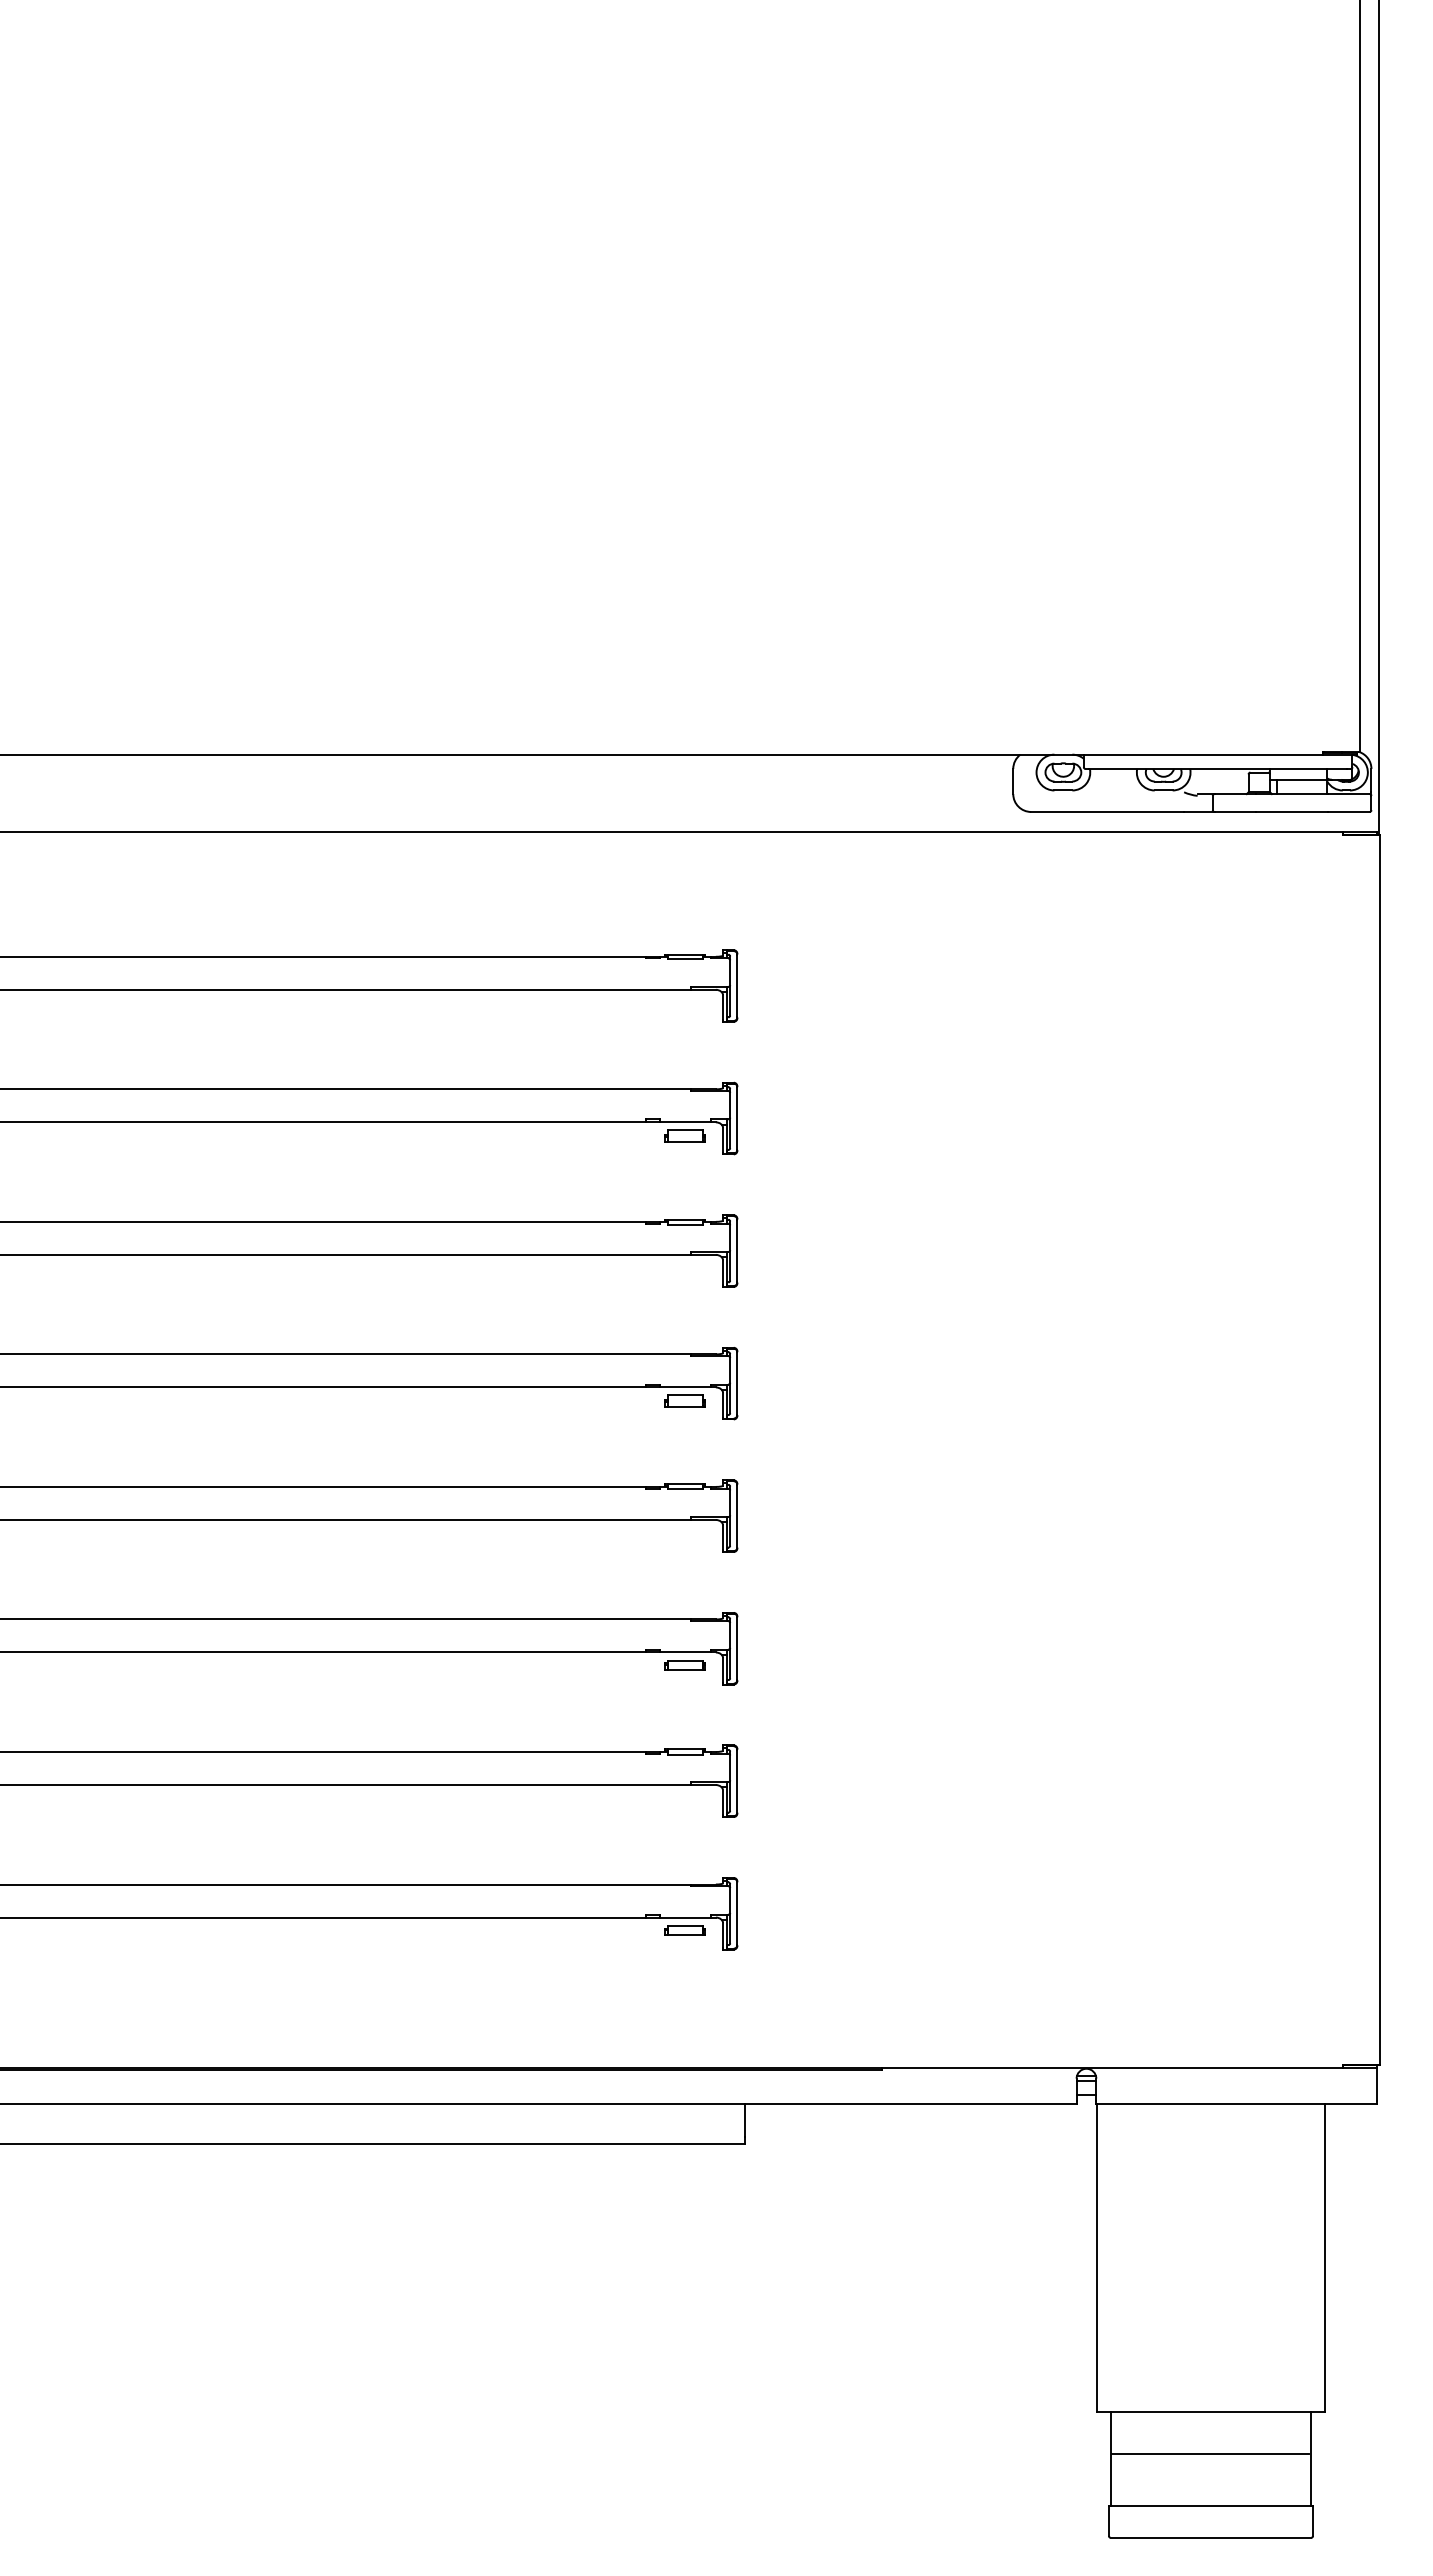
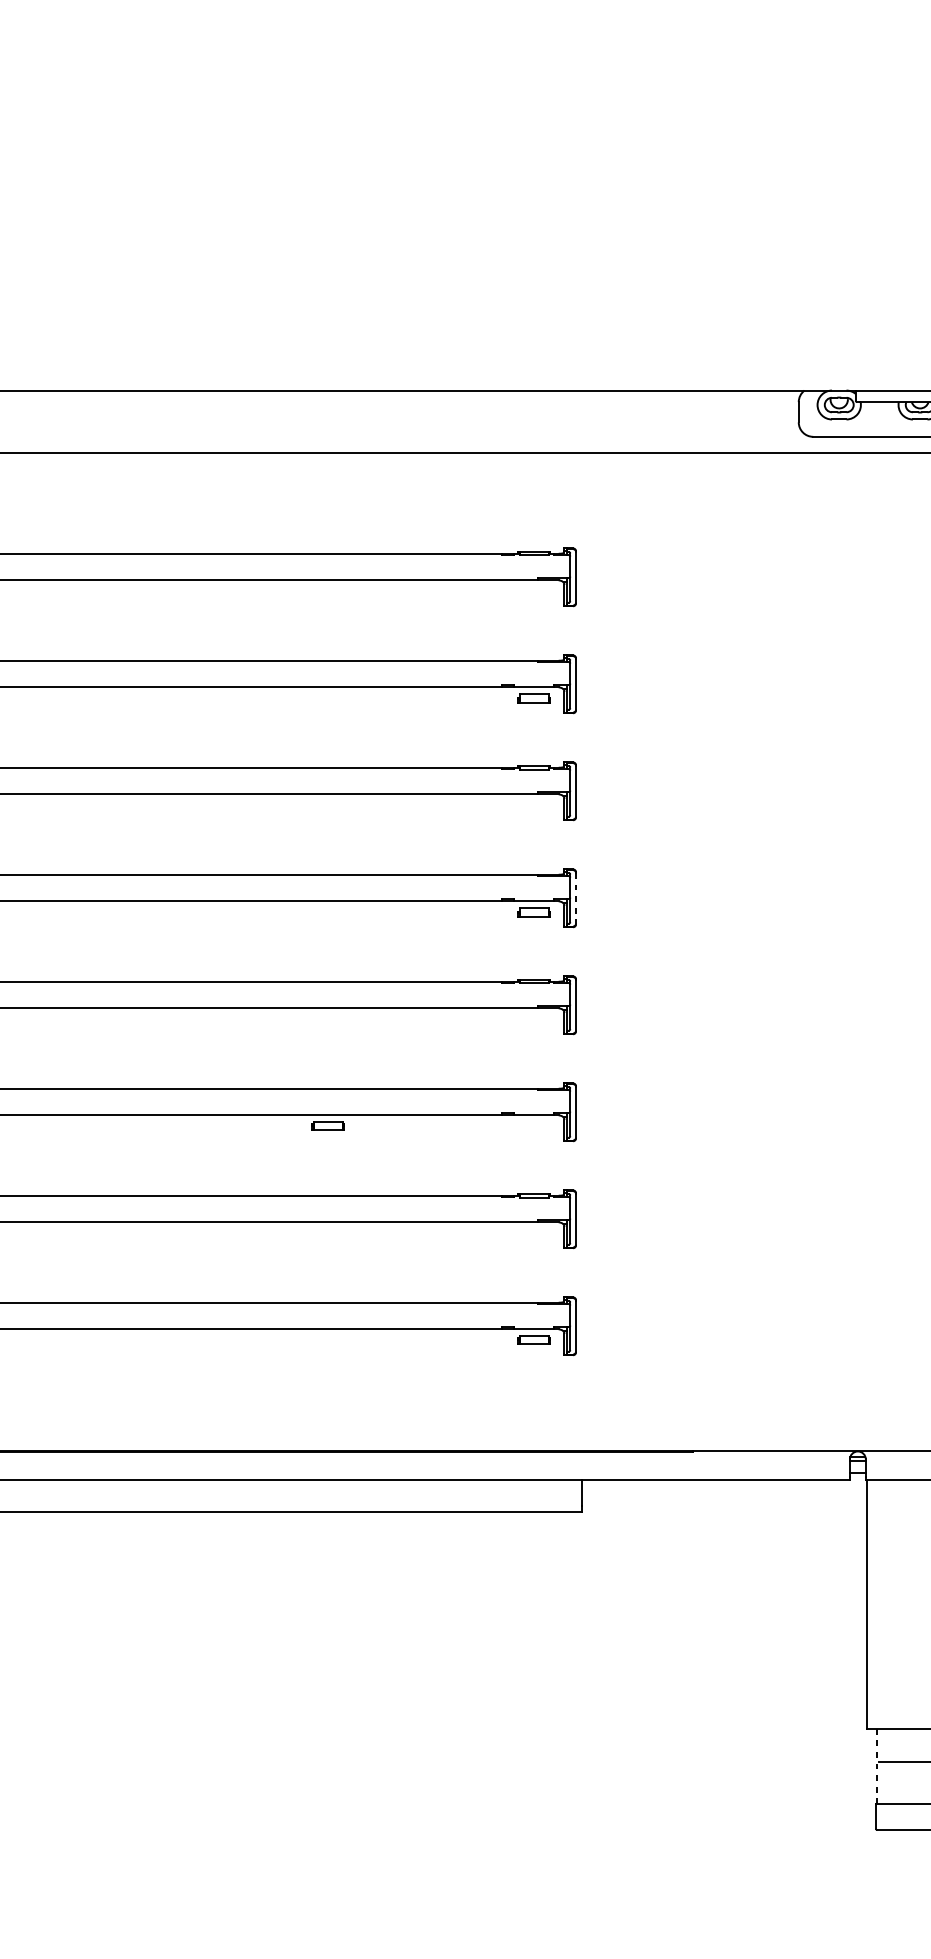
line: (737, 1384) -> (576, 899), solid -> dashed
part: (684, 1665) -> (327, 1125), moved
line: (1110, 2458) -> (877, 1766), solid -> dashed

